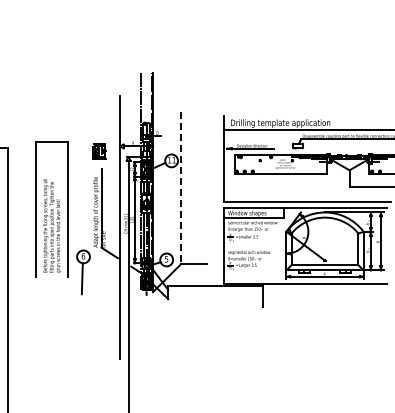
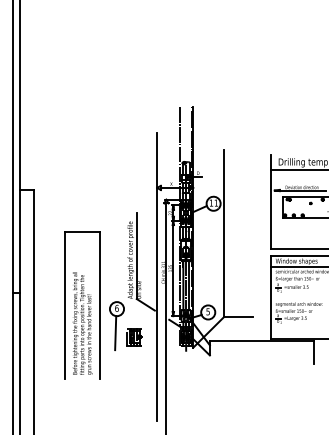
part: (99, 151) -> (134, 337), moved
line: (181, 188) -> (224, 234), dashed -> solid
part: (51, 209) -> (81, 305), moved

